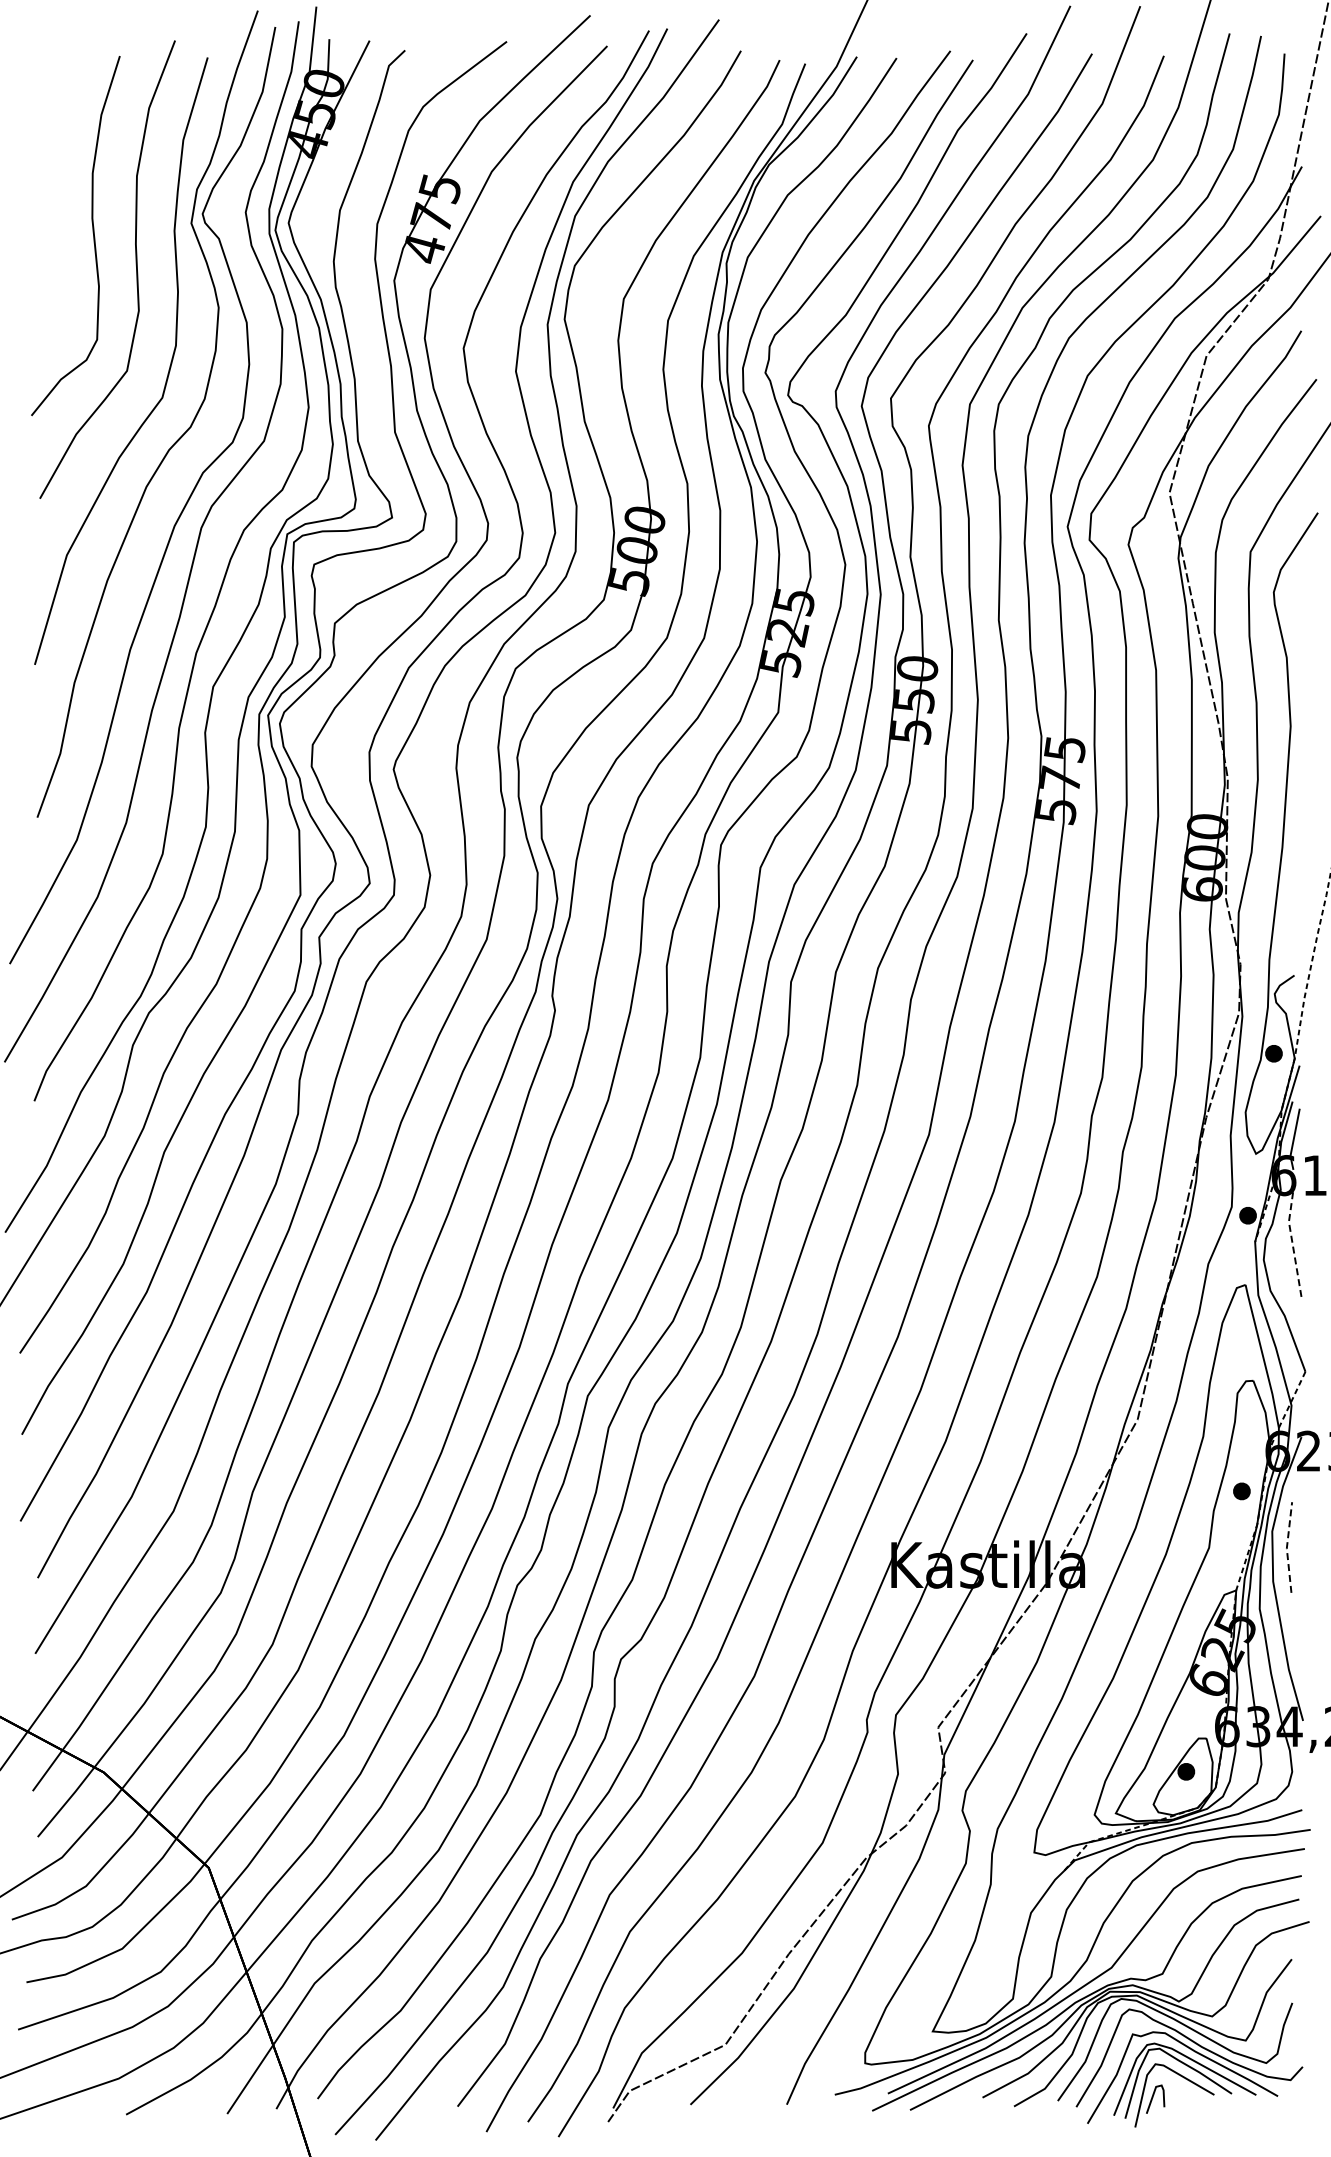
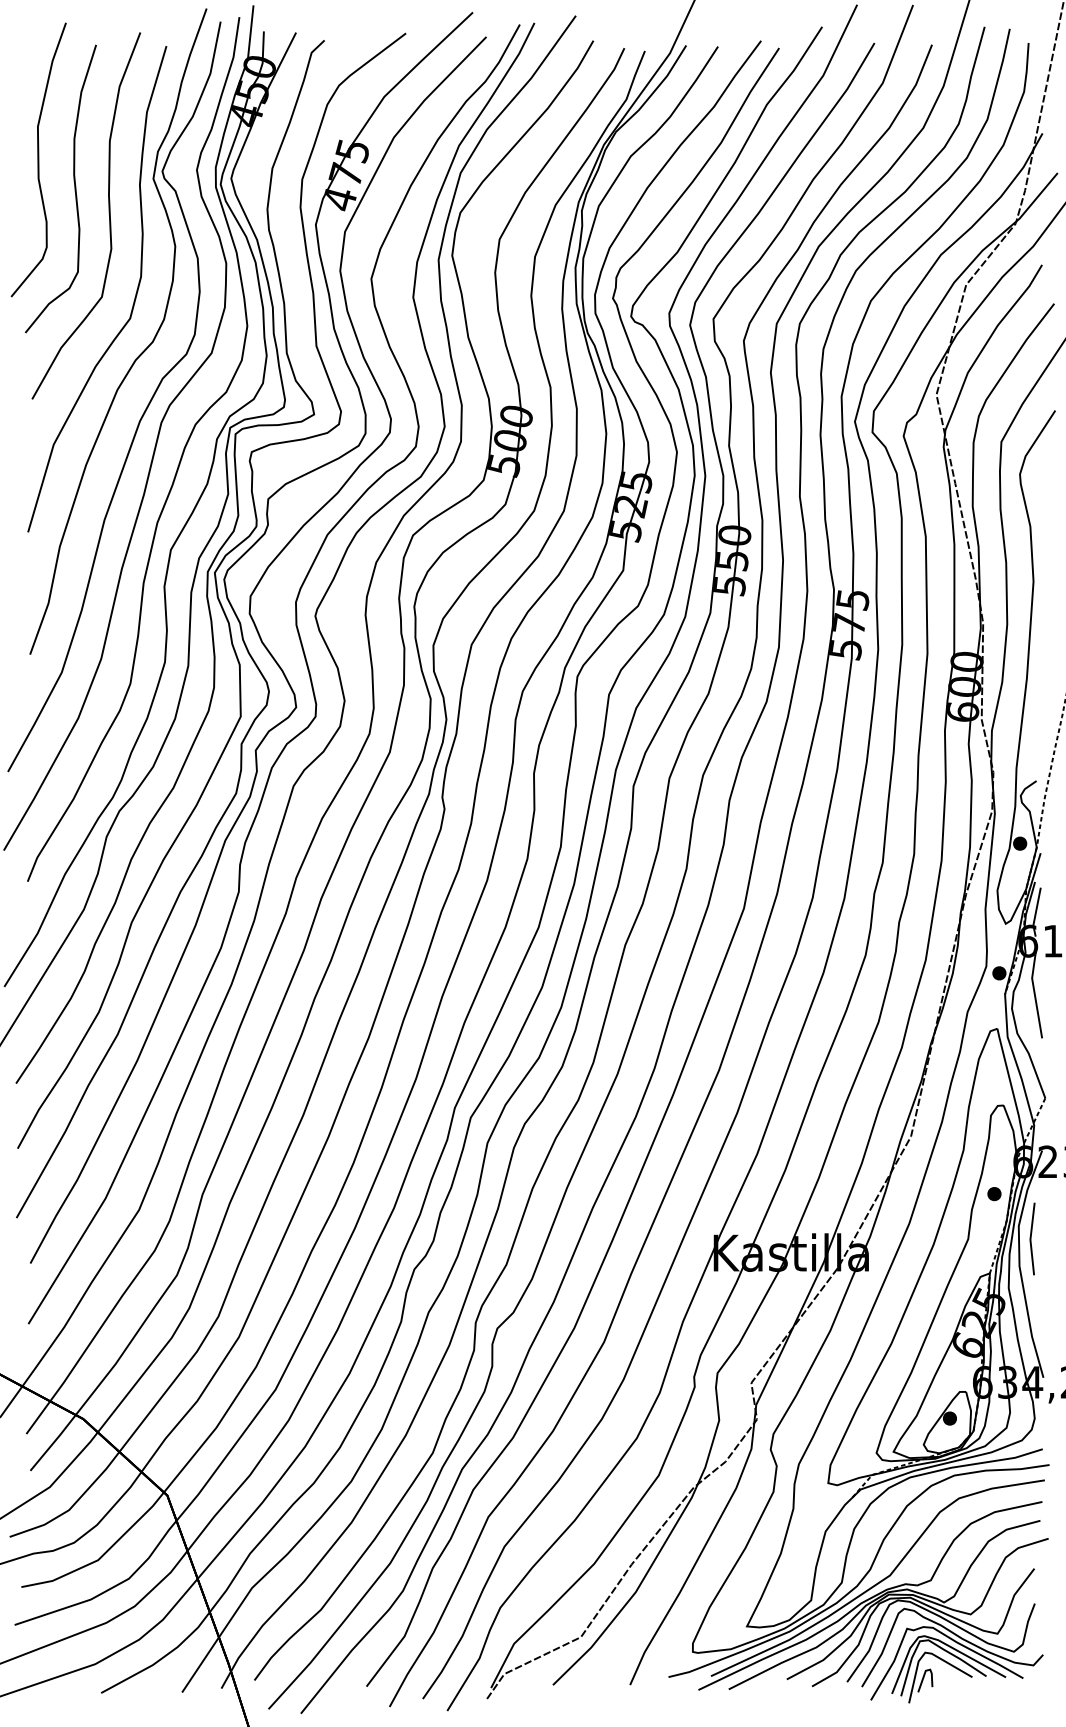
curve: (47, 199) -> (38, 159), added
line: (1292, 1242) -> (1034, 994), dashed -> solid
line: (1286, 1547) -> (1030, 1238), dashed -> solid

